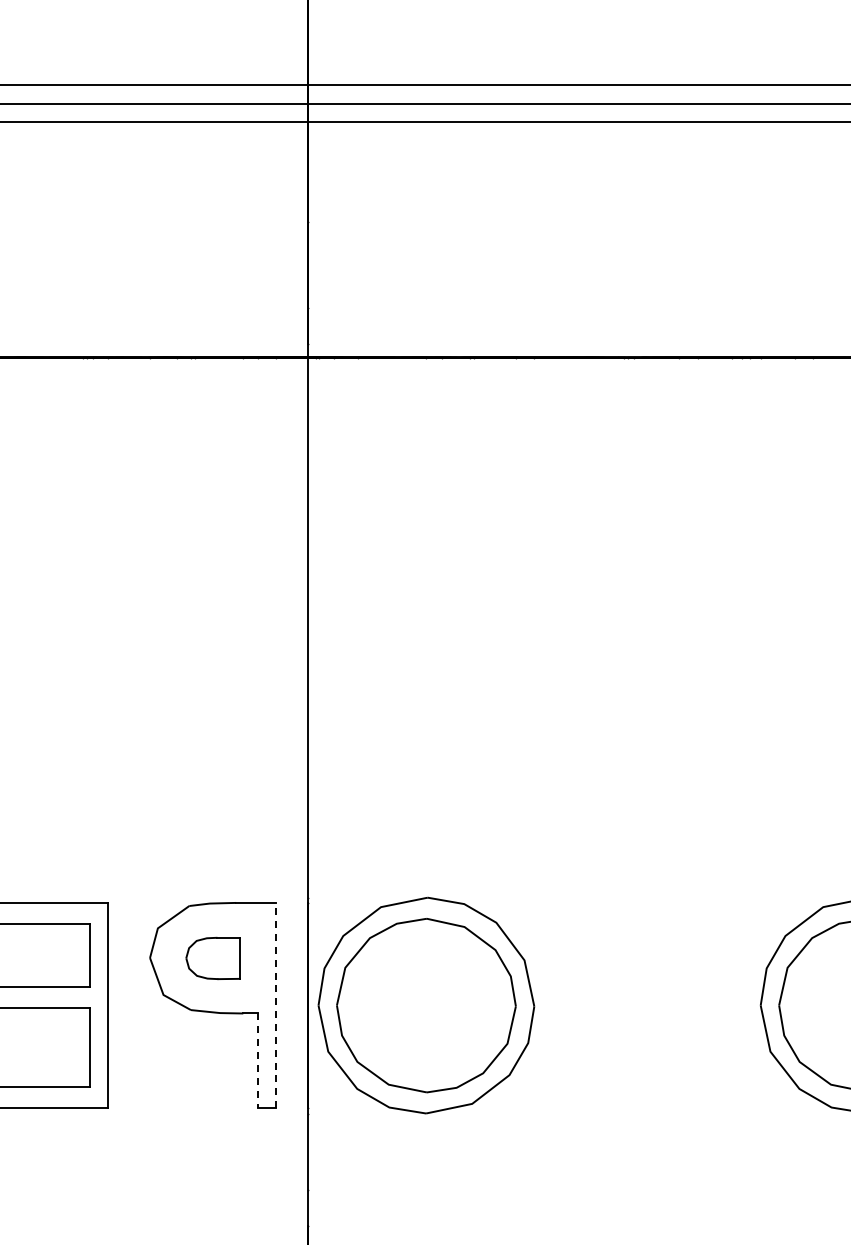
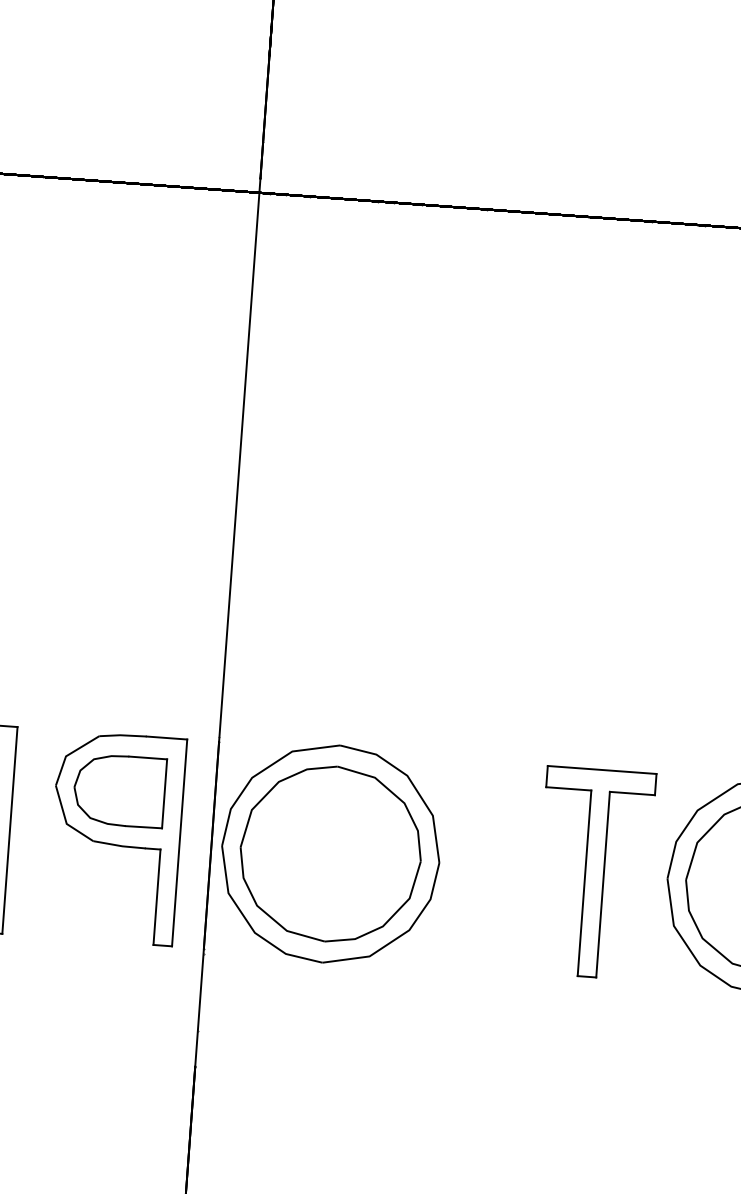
part: (212, 958) -> (118, 790), size x1.67
line: (276, 1005) -> (179, 842), dashed -> solid
part: (687, 1005) -> (593, 873), added
line: (257, 1061) -> (156, 897), dashed -> solid

